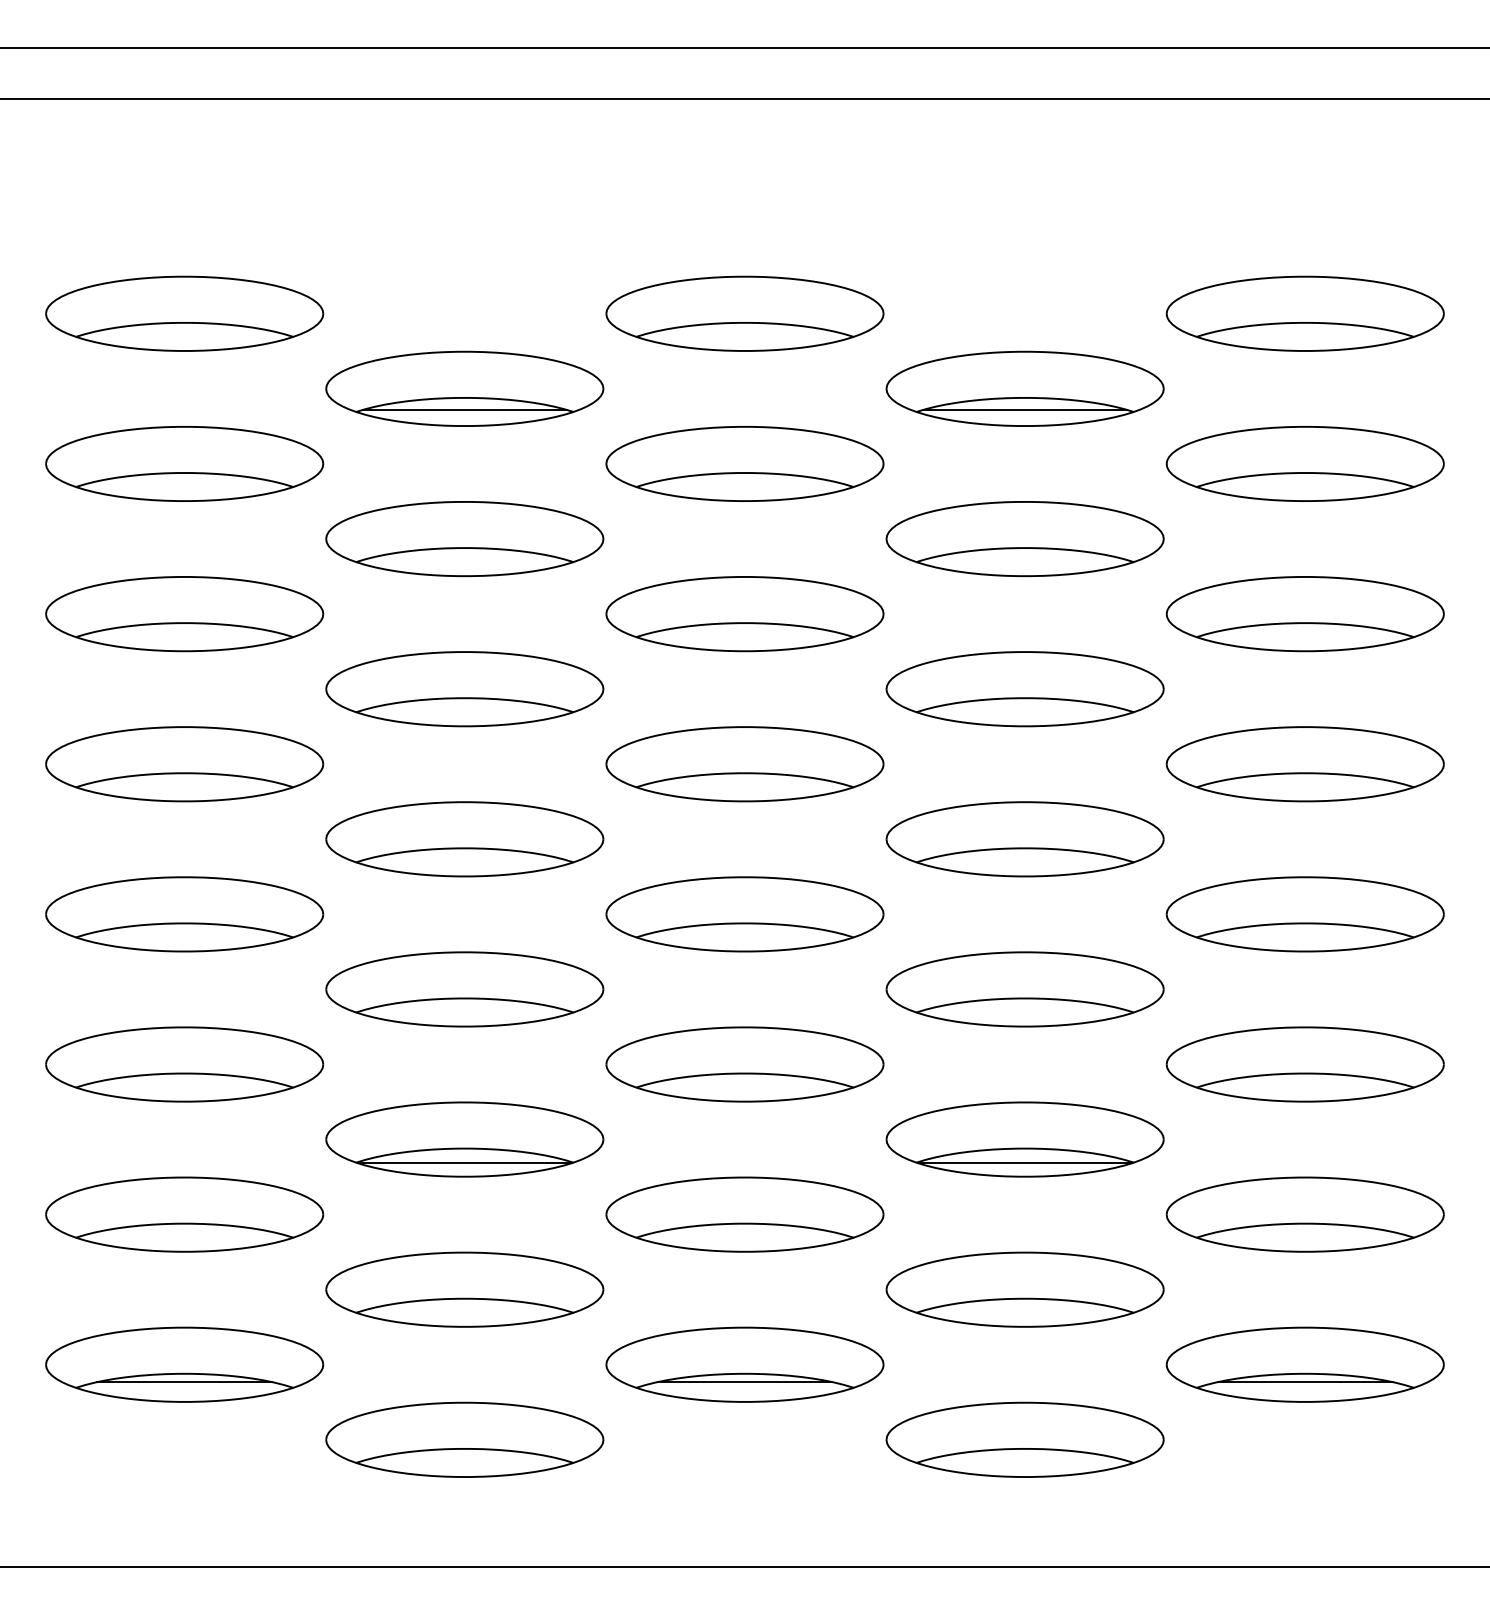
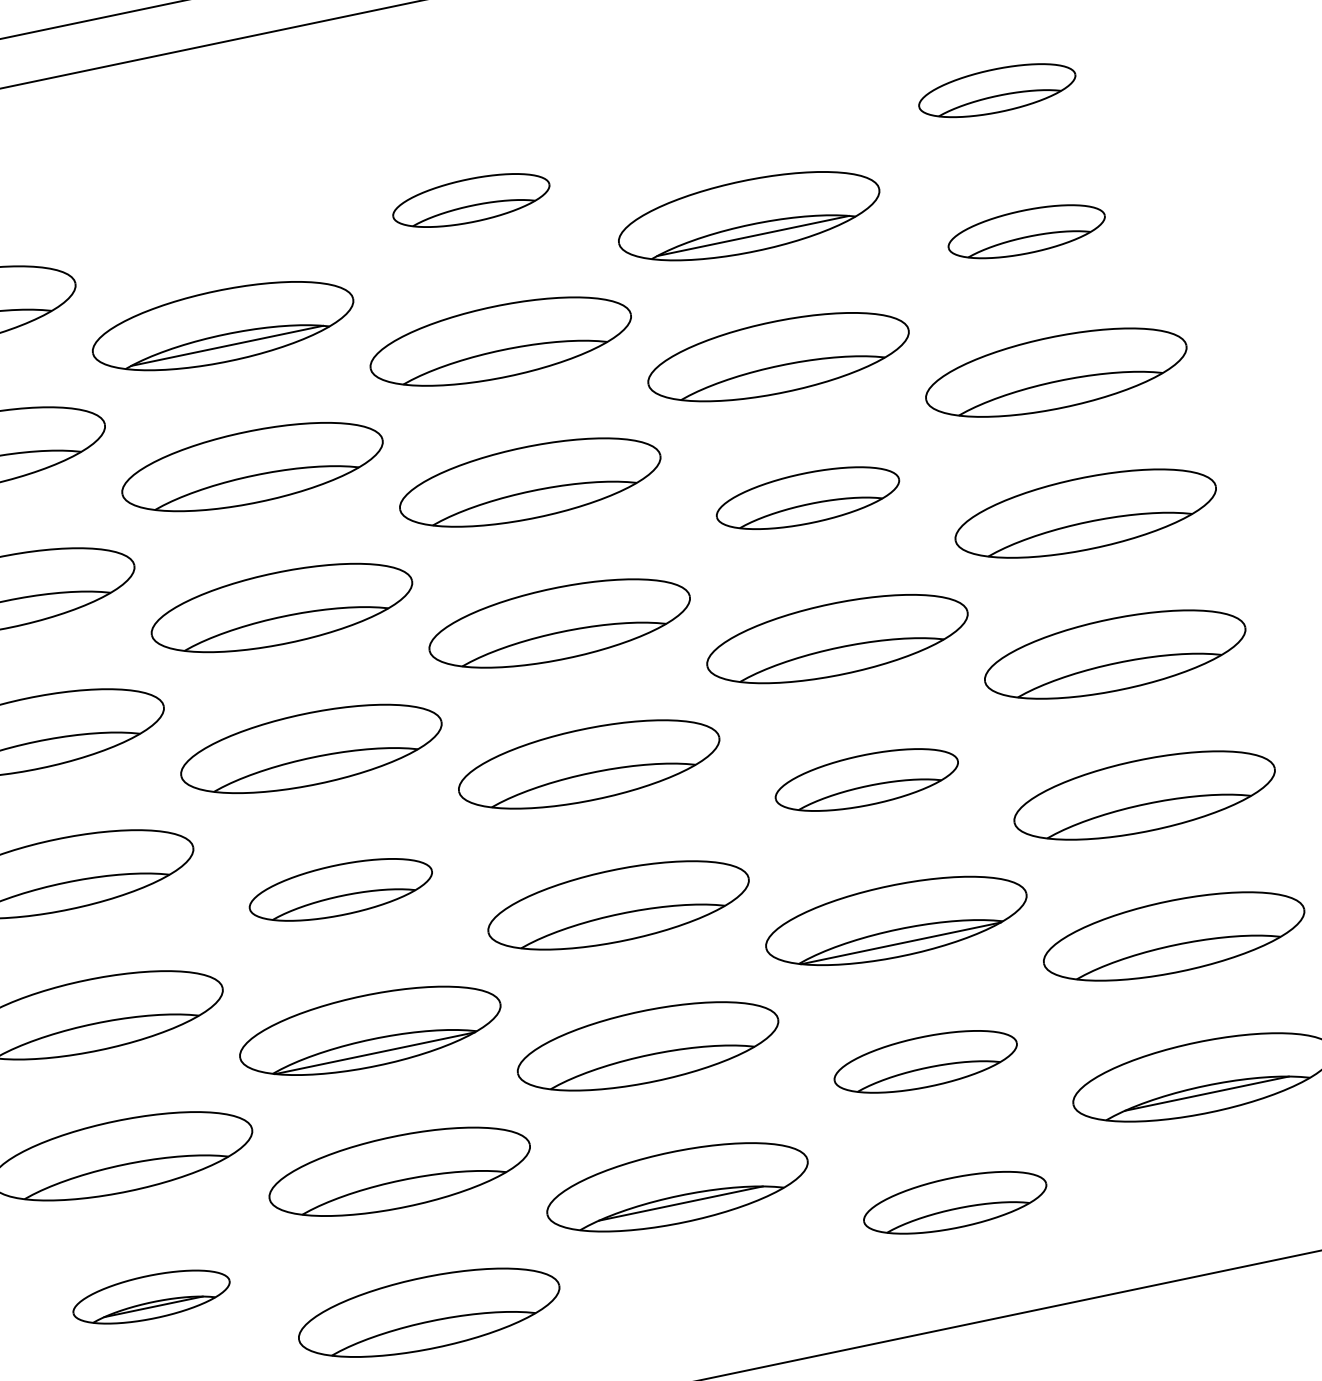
part: (744, 313) -> (470, 200), size x0.6
part: (1304, 313) -> (996, 90), size x0.6
part: (1304, 463) -> (1026, 231), size x0.6
part: (1024, 689) -> (807, 498), size x0.7
part: (464, 989) -> (340, 890), size x0.7
part: (1024, 989) -> (866, 780), size x0.7
part: (1024, 1289) -> (925, 1061), size x0.7
part: (184, 1364) -> (151, 1296), size x0.6
part: (1024, 1439) -> (954, 1202), size x0.7

